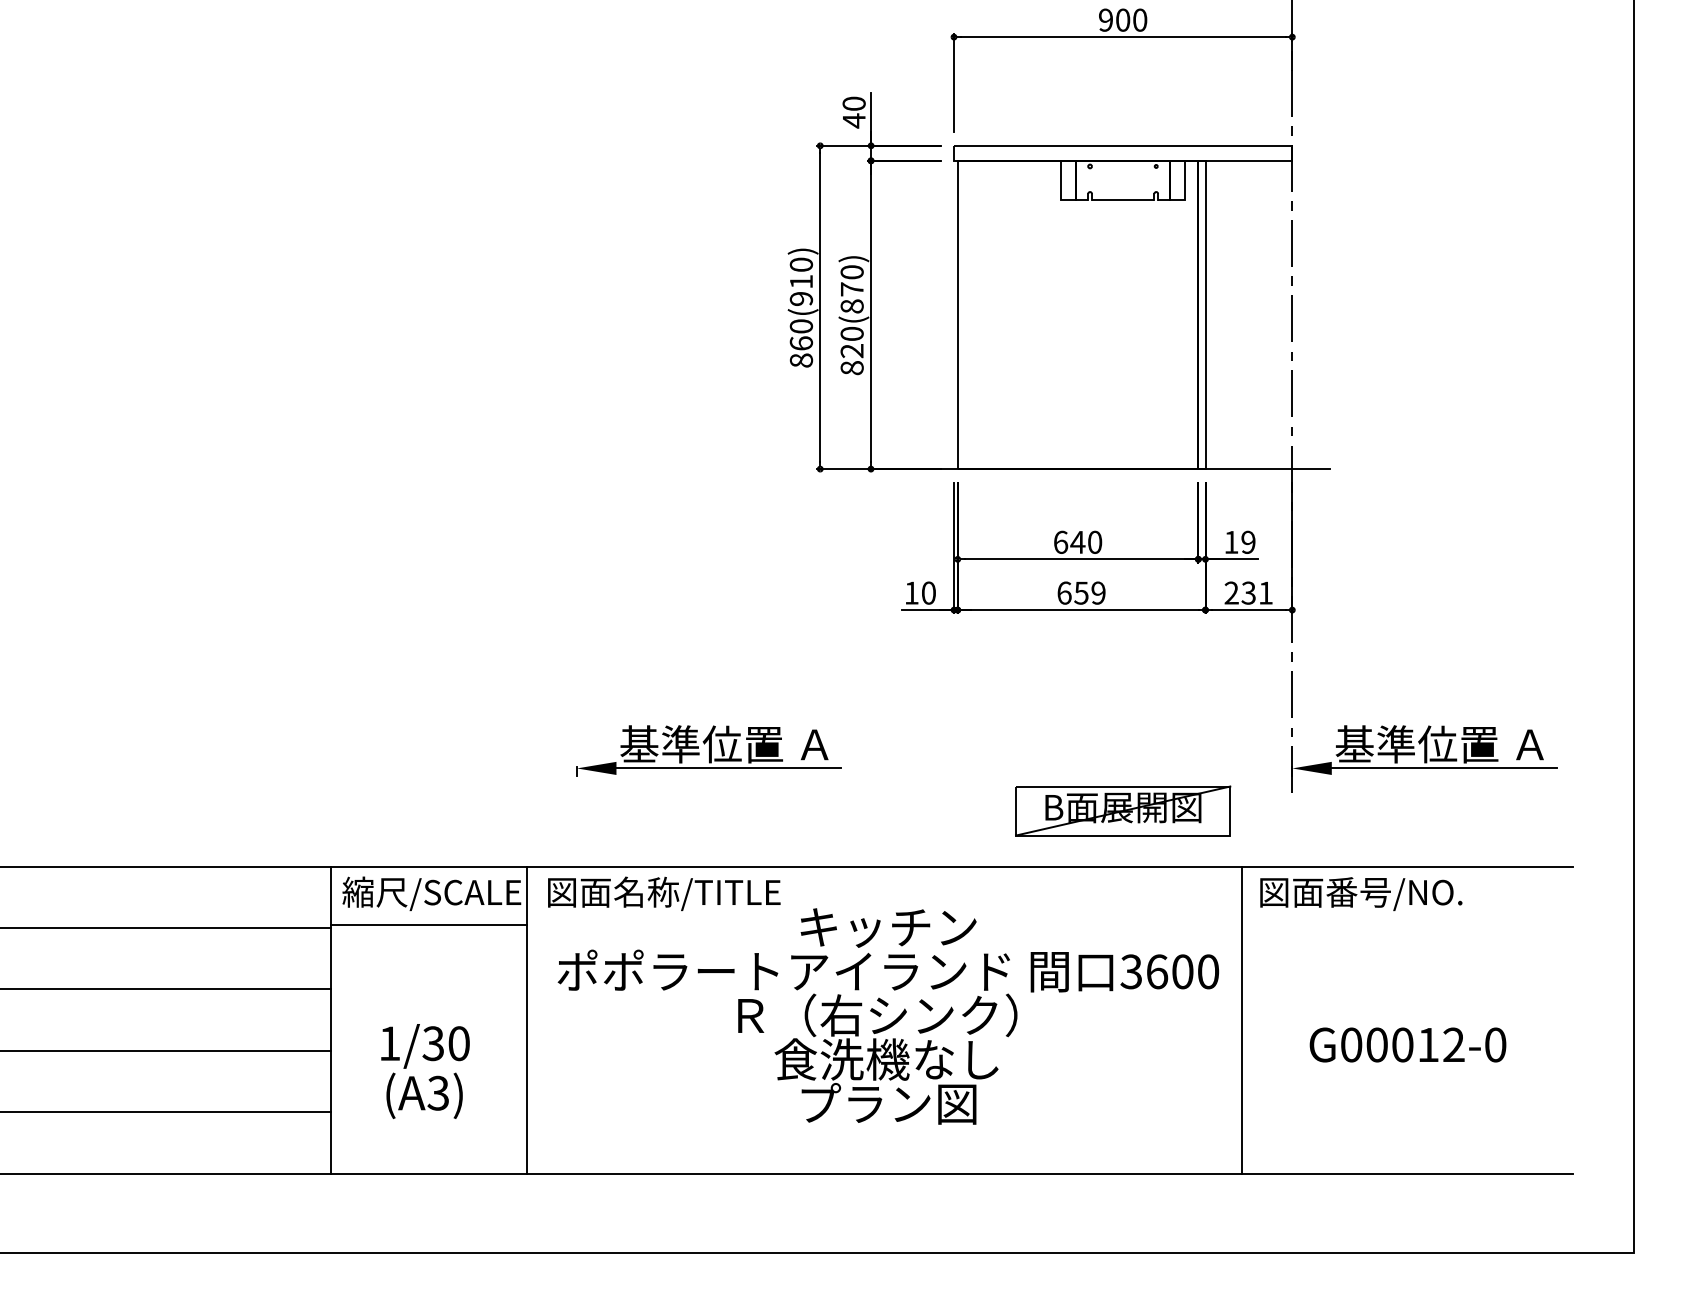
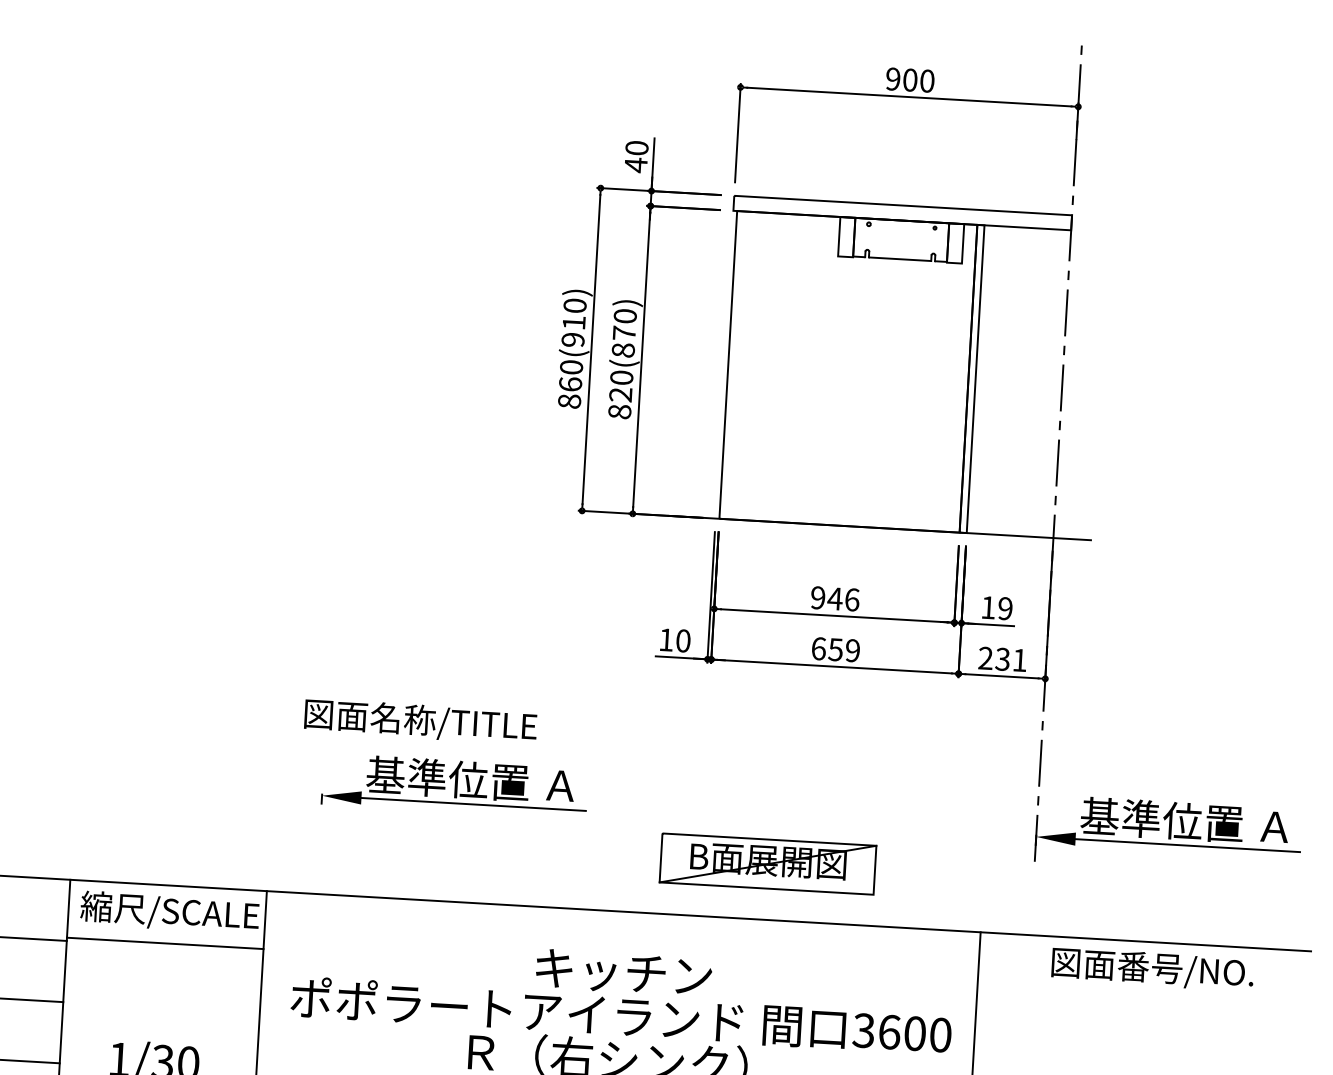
text: (1077, 541) -> (834, 597), 640 -> 946
part: (1123, 810) -> (768, 863), moved
text: (664, 893) -> (421, 721), moved
text: (1361, 894) -> (1152, 969), moved

